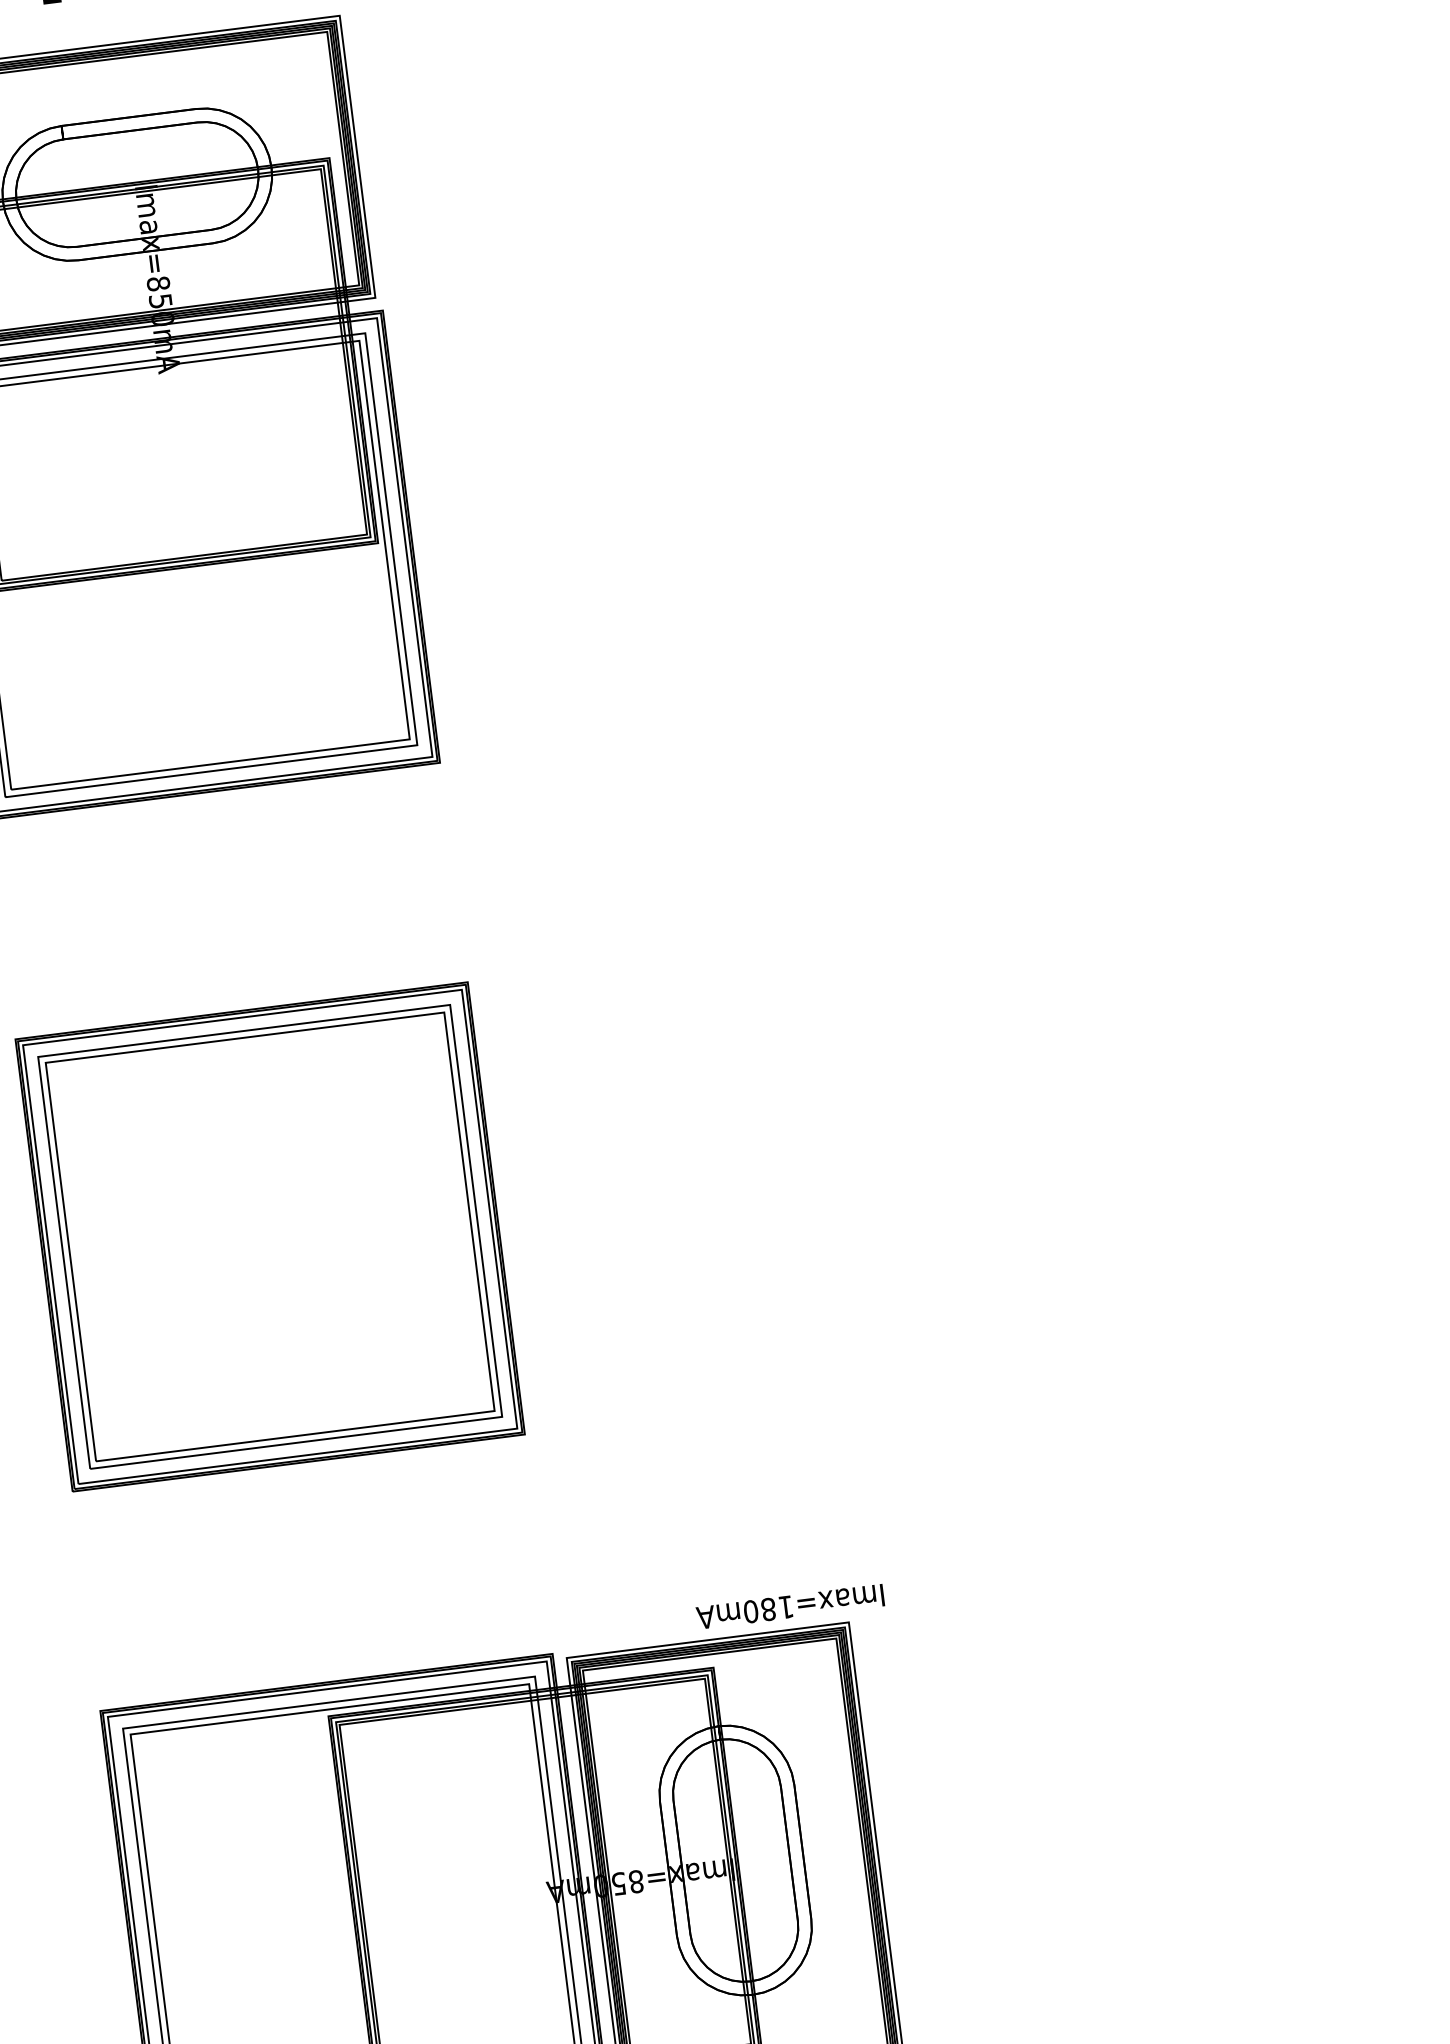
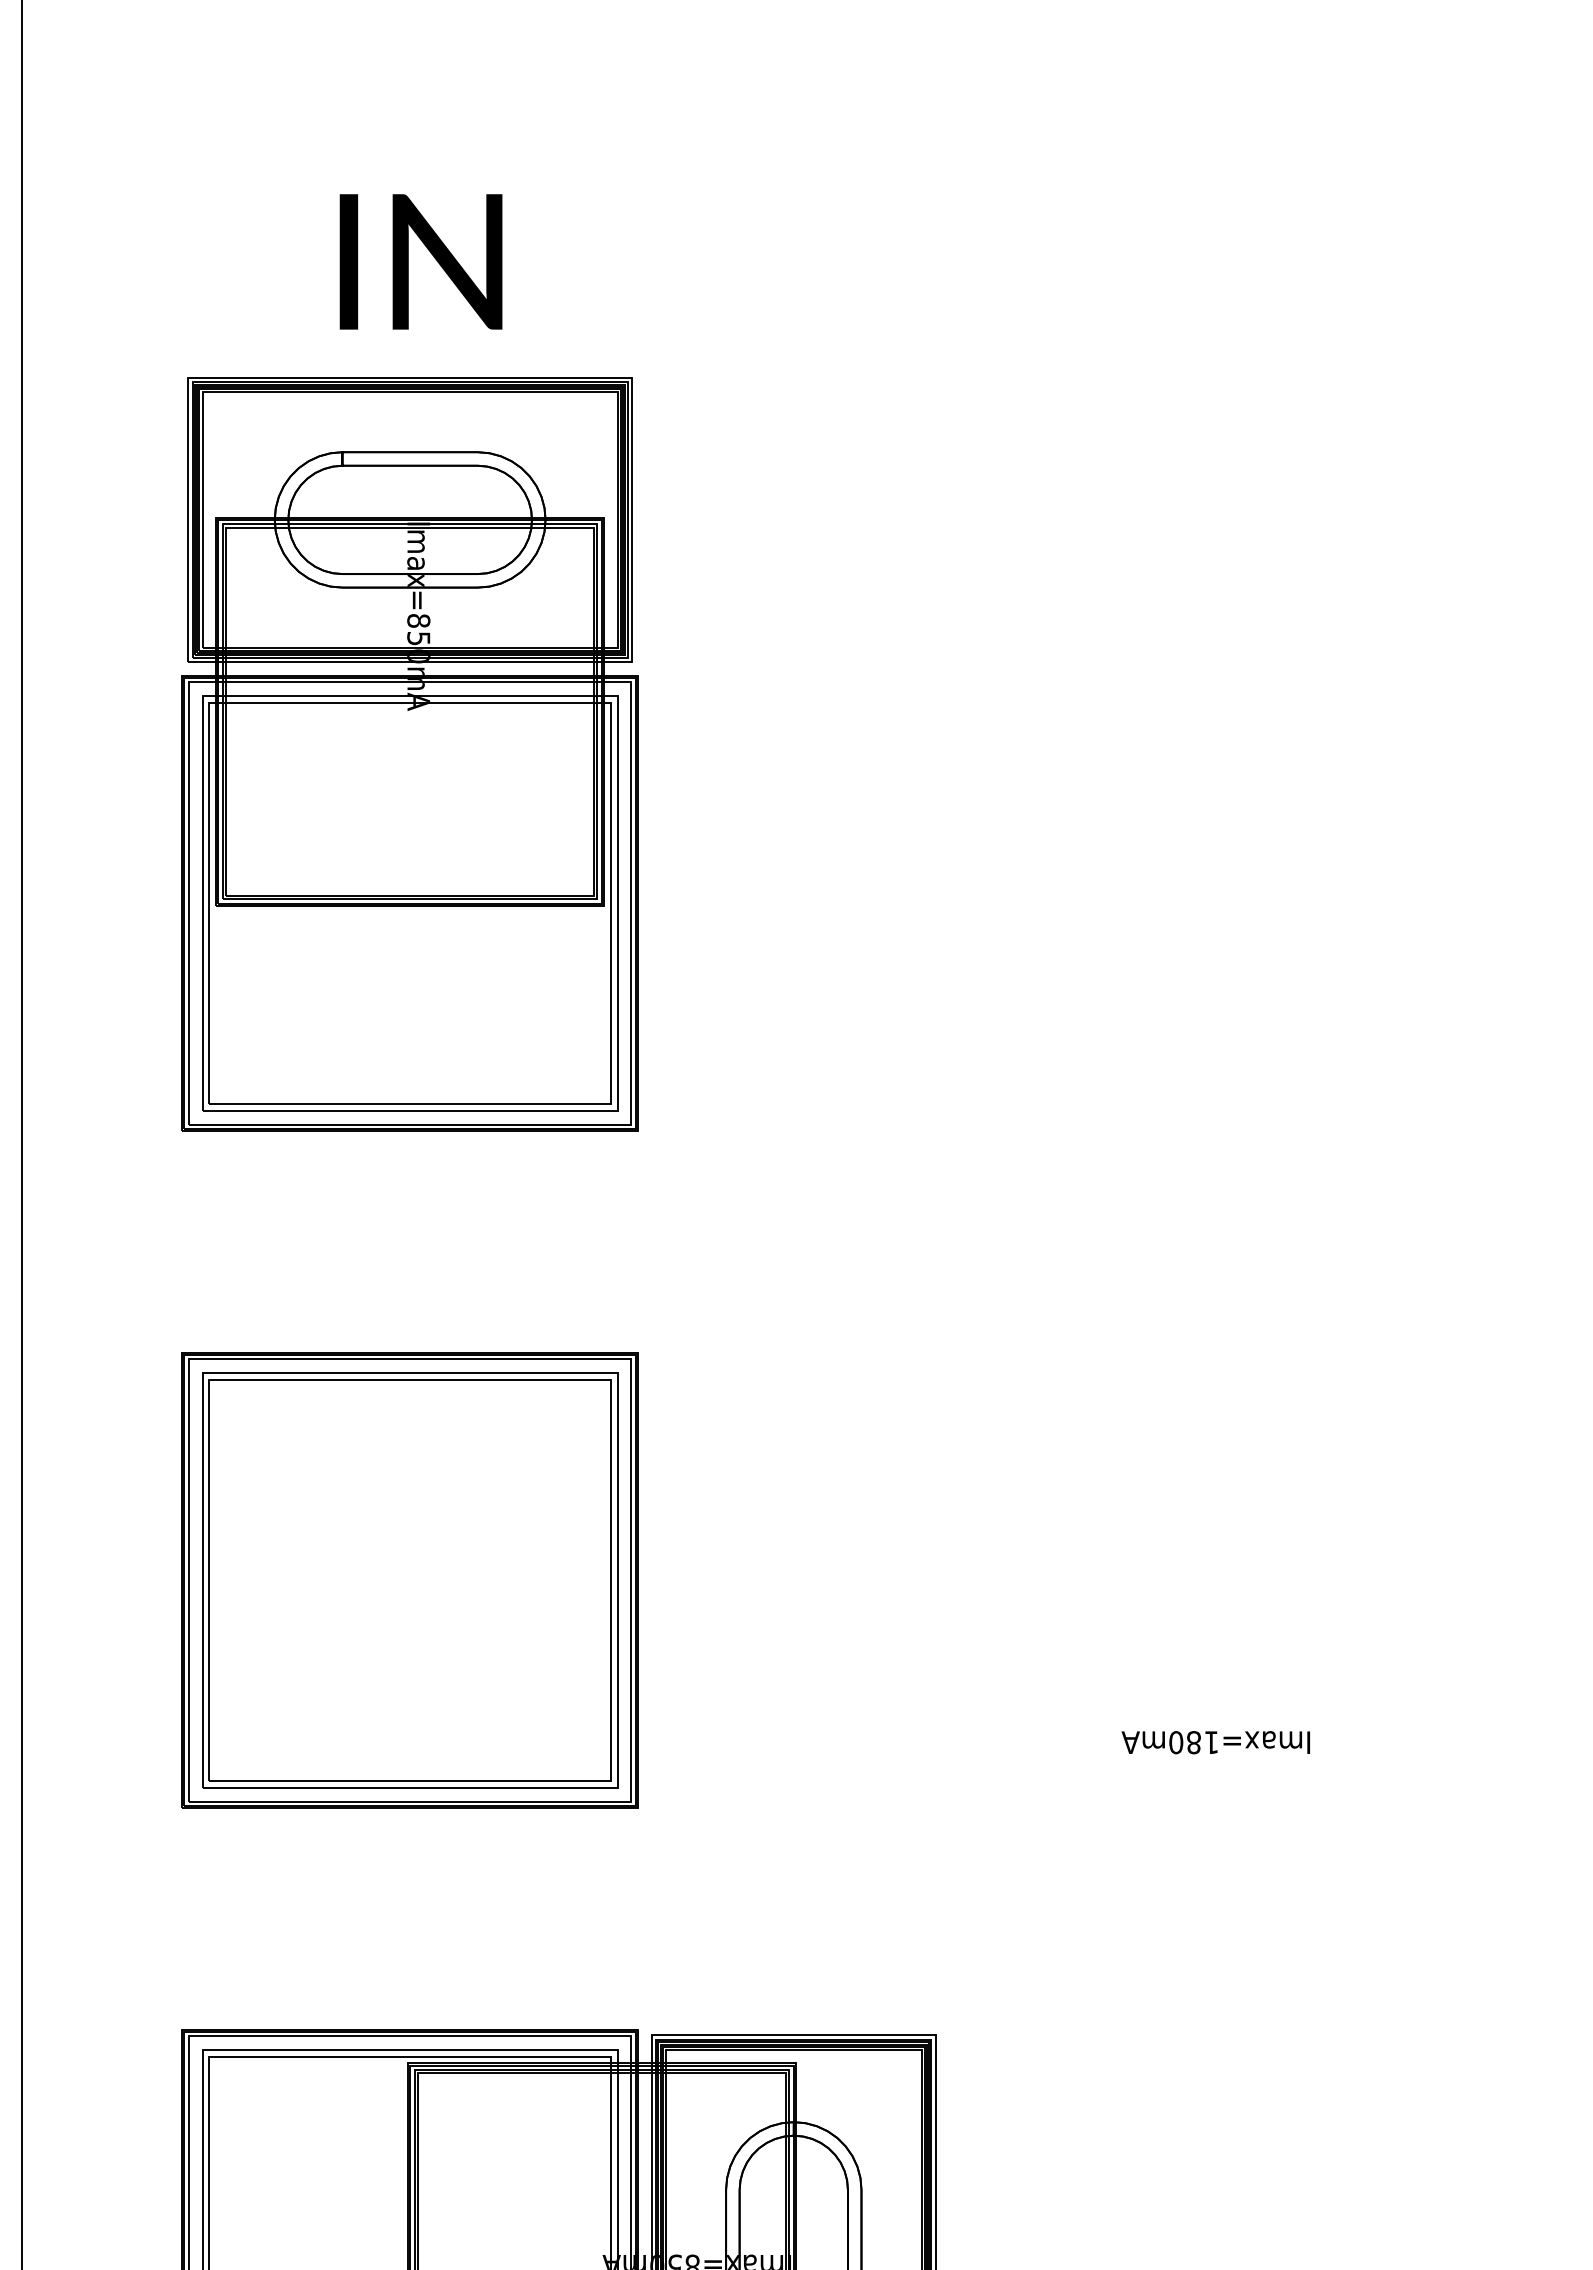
text: (789, 1606) -> (1215, 1742), moved

